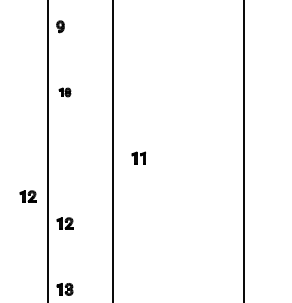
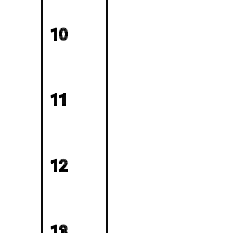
part: (64, 92) -> (58, 34), size x1.43
part: (138, 157) -> (57, 99), moved
part: (27, 196) -> (21, 138), removed

